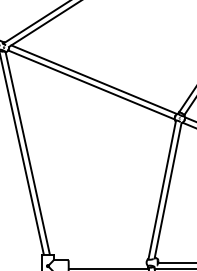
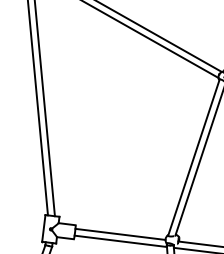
line: (107, 263) -> (120, 234), added

